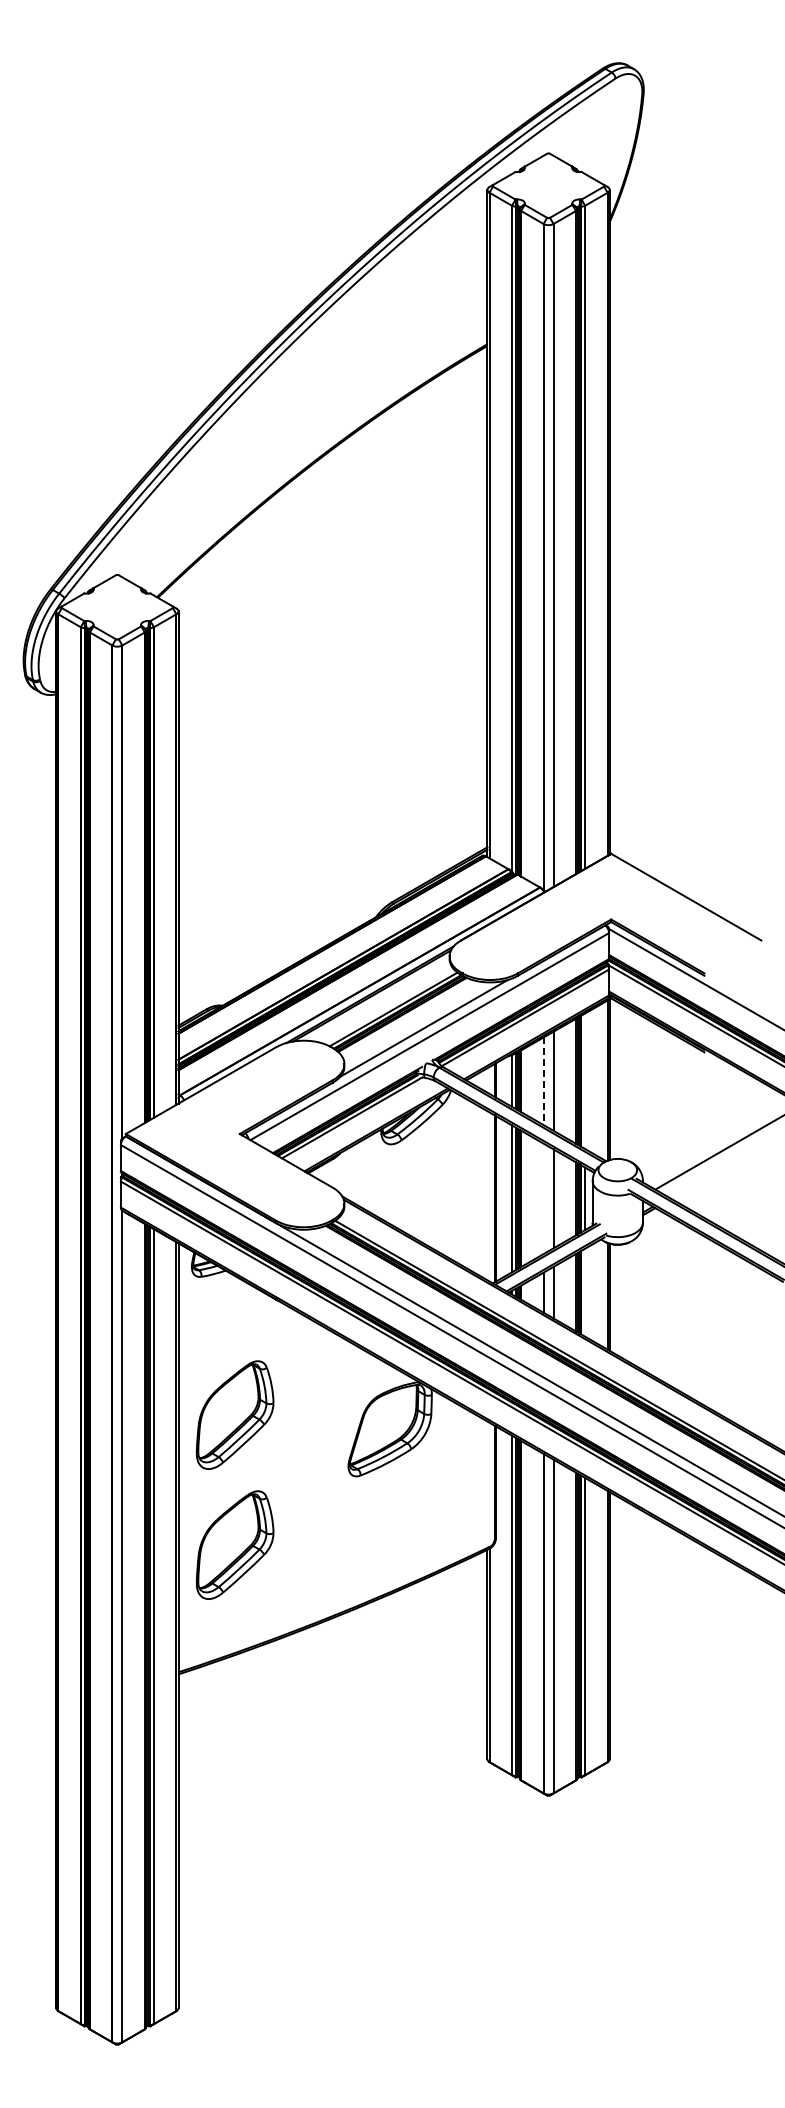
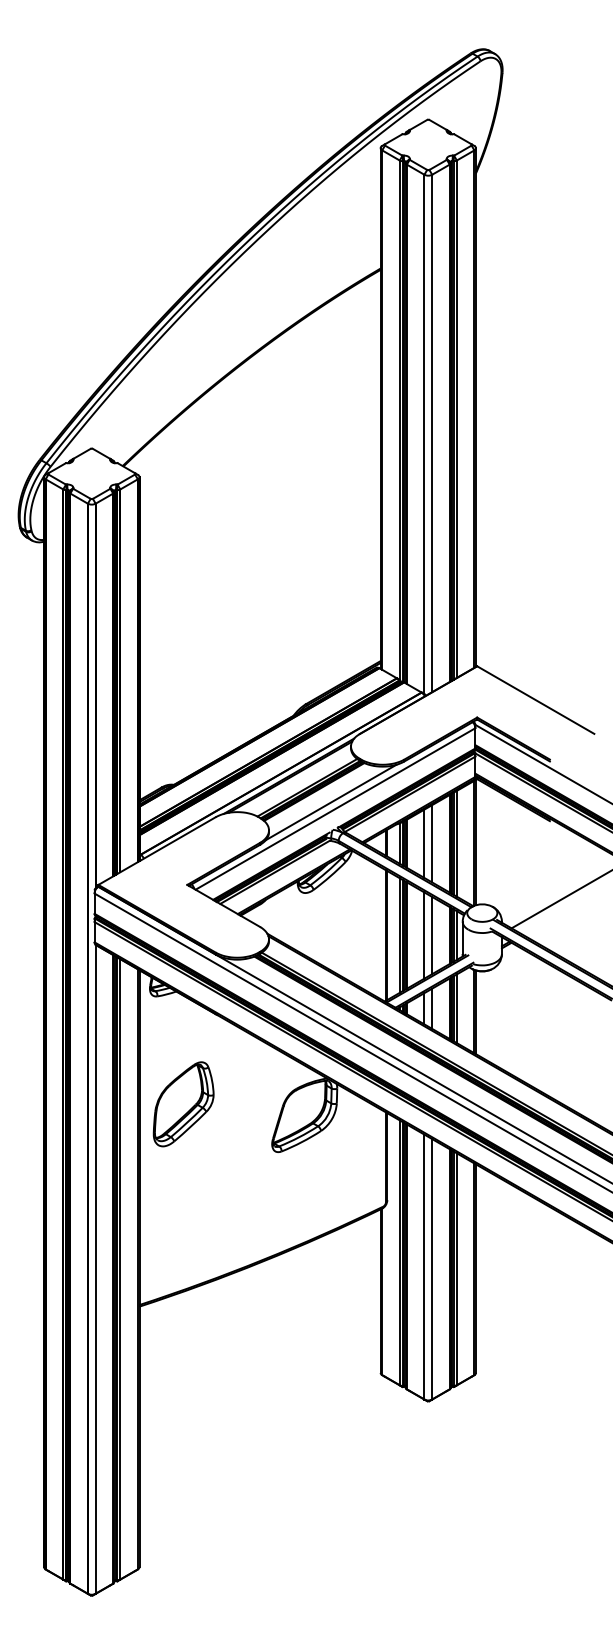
line: (543, 1081) -> (424, 843), dashed -> solid
line: (585, 1081) -> (457, 843), added
line: (543, 1198) -> (424, 935), added
line: (585, 1292) -> (457, 1008), added
part: (234, 1544) -> (183, 1205), removed

